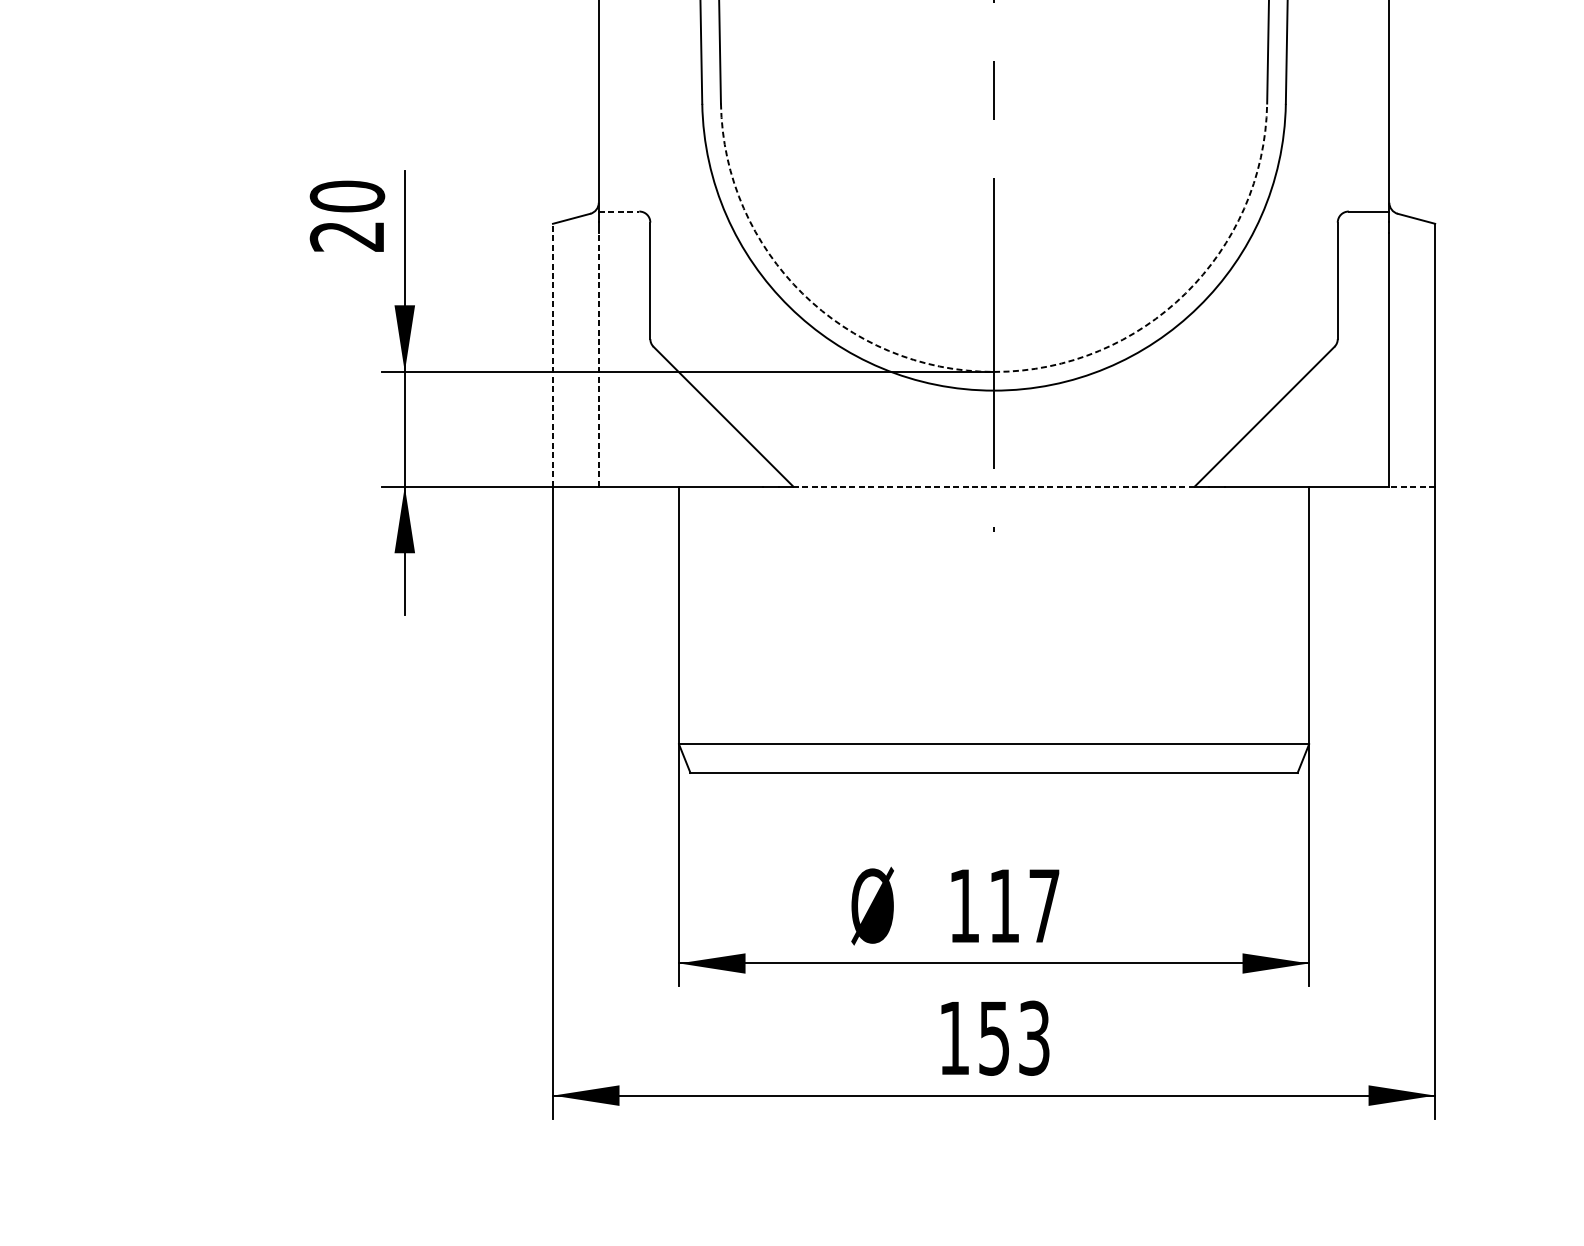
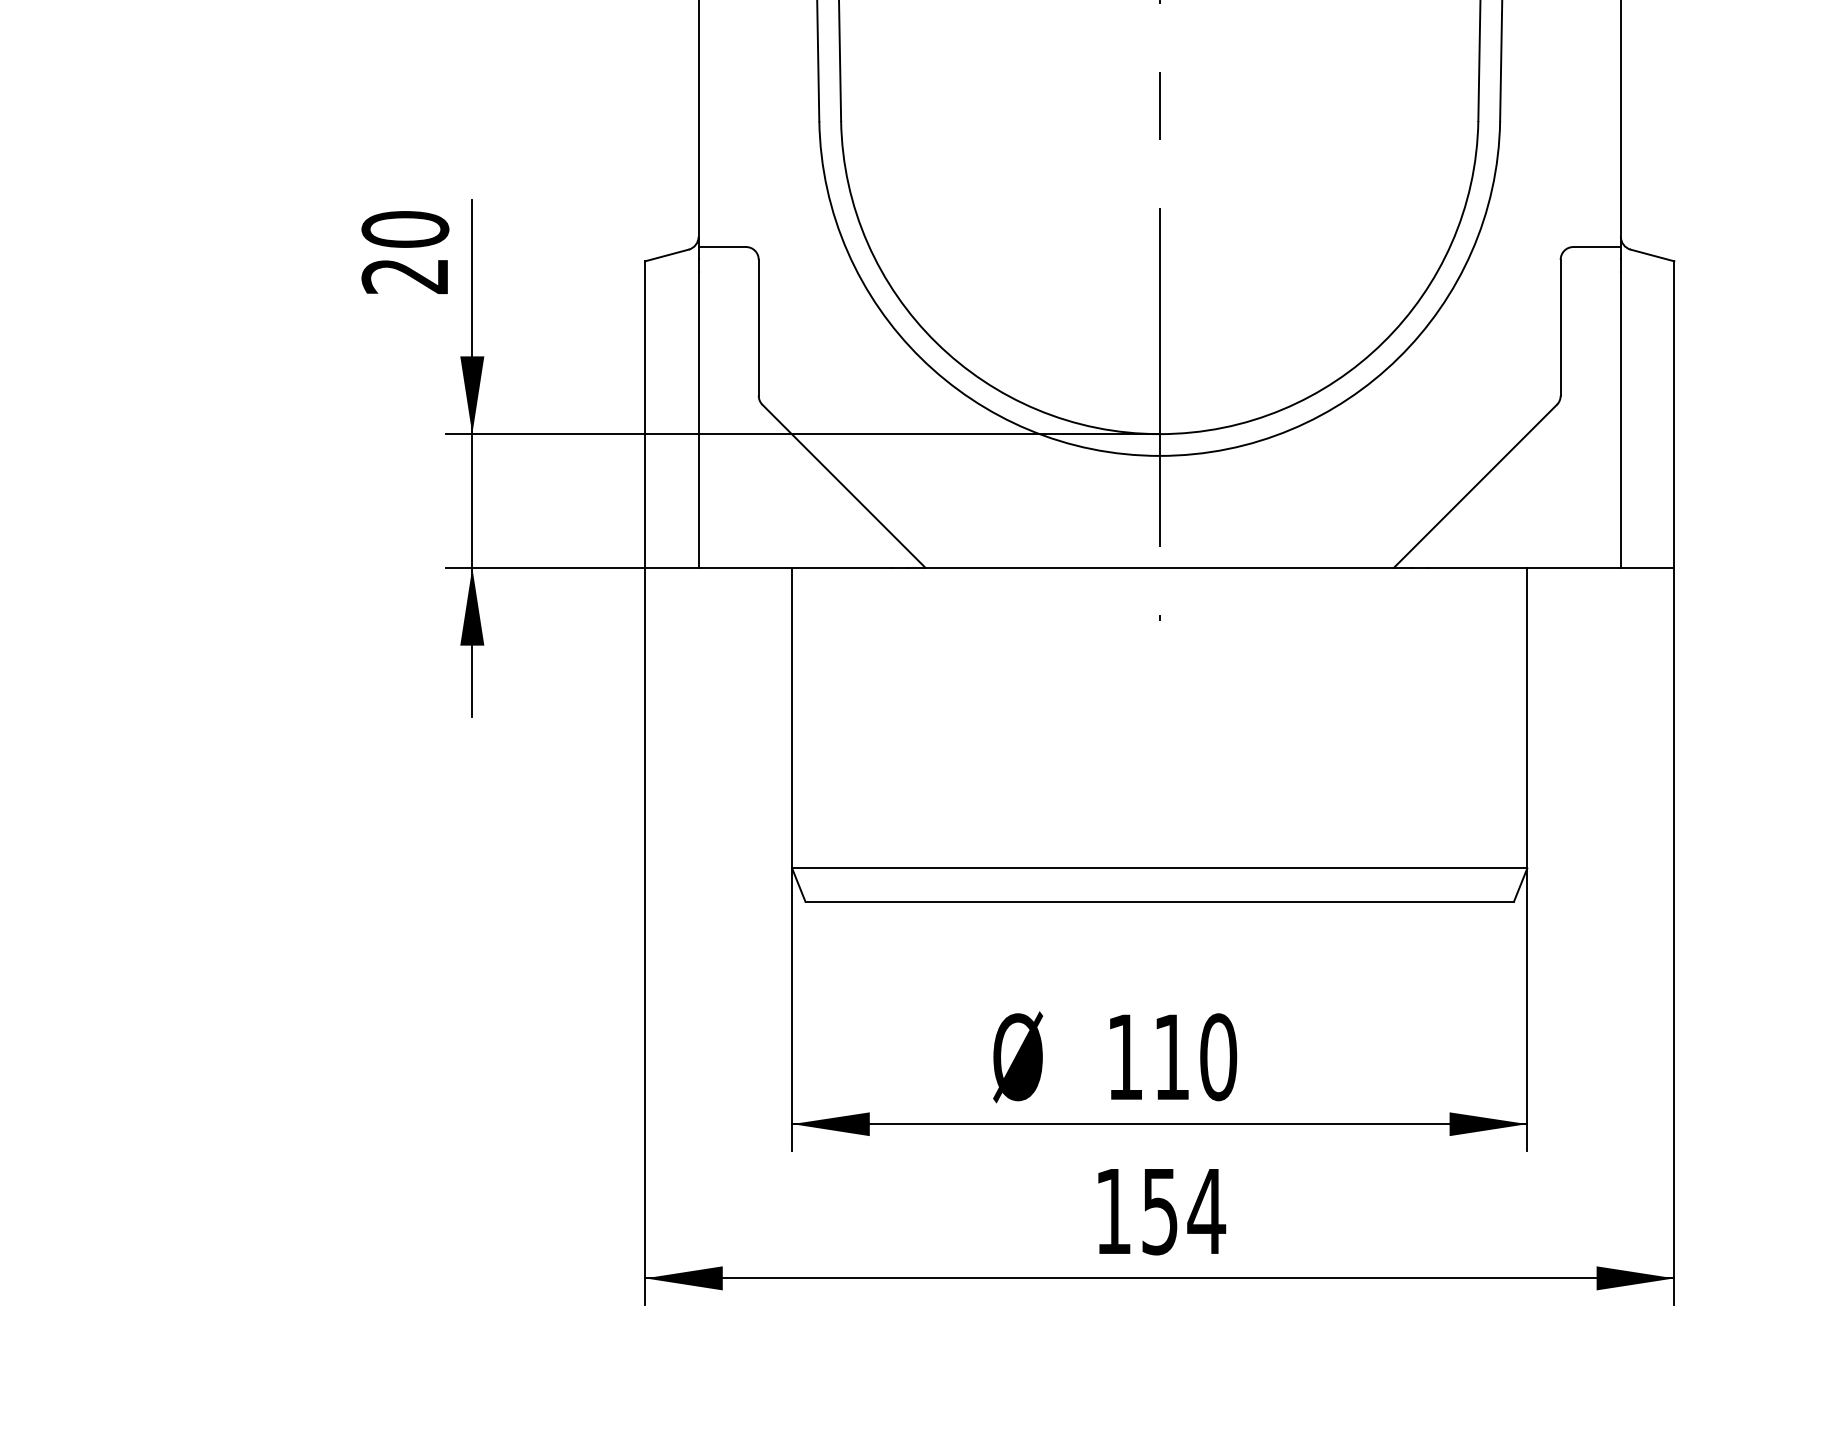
line: (619, 211) -> (722, 246), dashed -> solid
line: (553, 355) -> (645, 414), dashed -> solid
line: (598, 359) -> (698, 419), dashed -> solid
arc: (993, 372) -> (1159, 434), dashed -> solid
line: (993, 486) -> (1159, 567), dashed -> solid
line: (1412, 486) -> (1647, 567), dashed -> solid
text: (1044, 906) -> (1218, 1057), 117 -> 110
text: (1034, 1038) -> (1206, 1211), 153 -> 154

